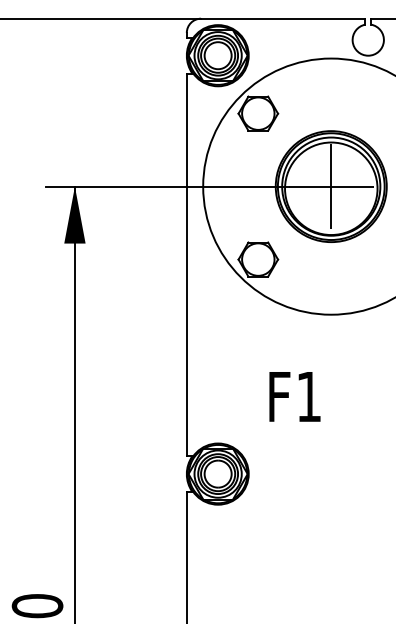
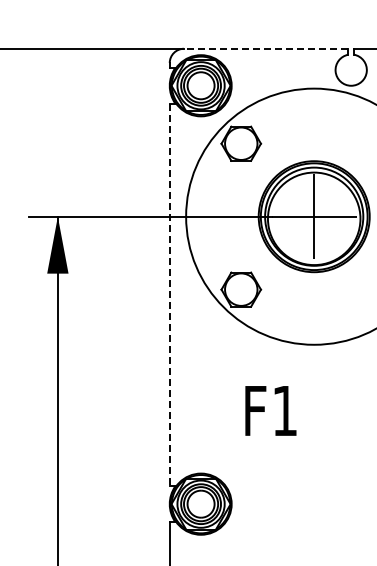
line: (282, 18) -> (265, 48), solid -> dashed
line: (186, 265) -> (169, 295), solid -> dashed
text: (294, 396) -> (270, 410), moved

